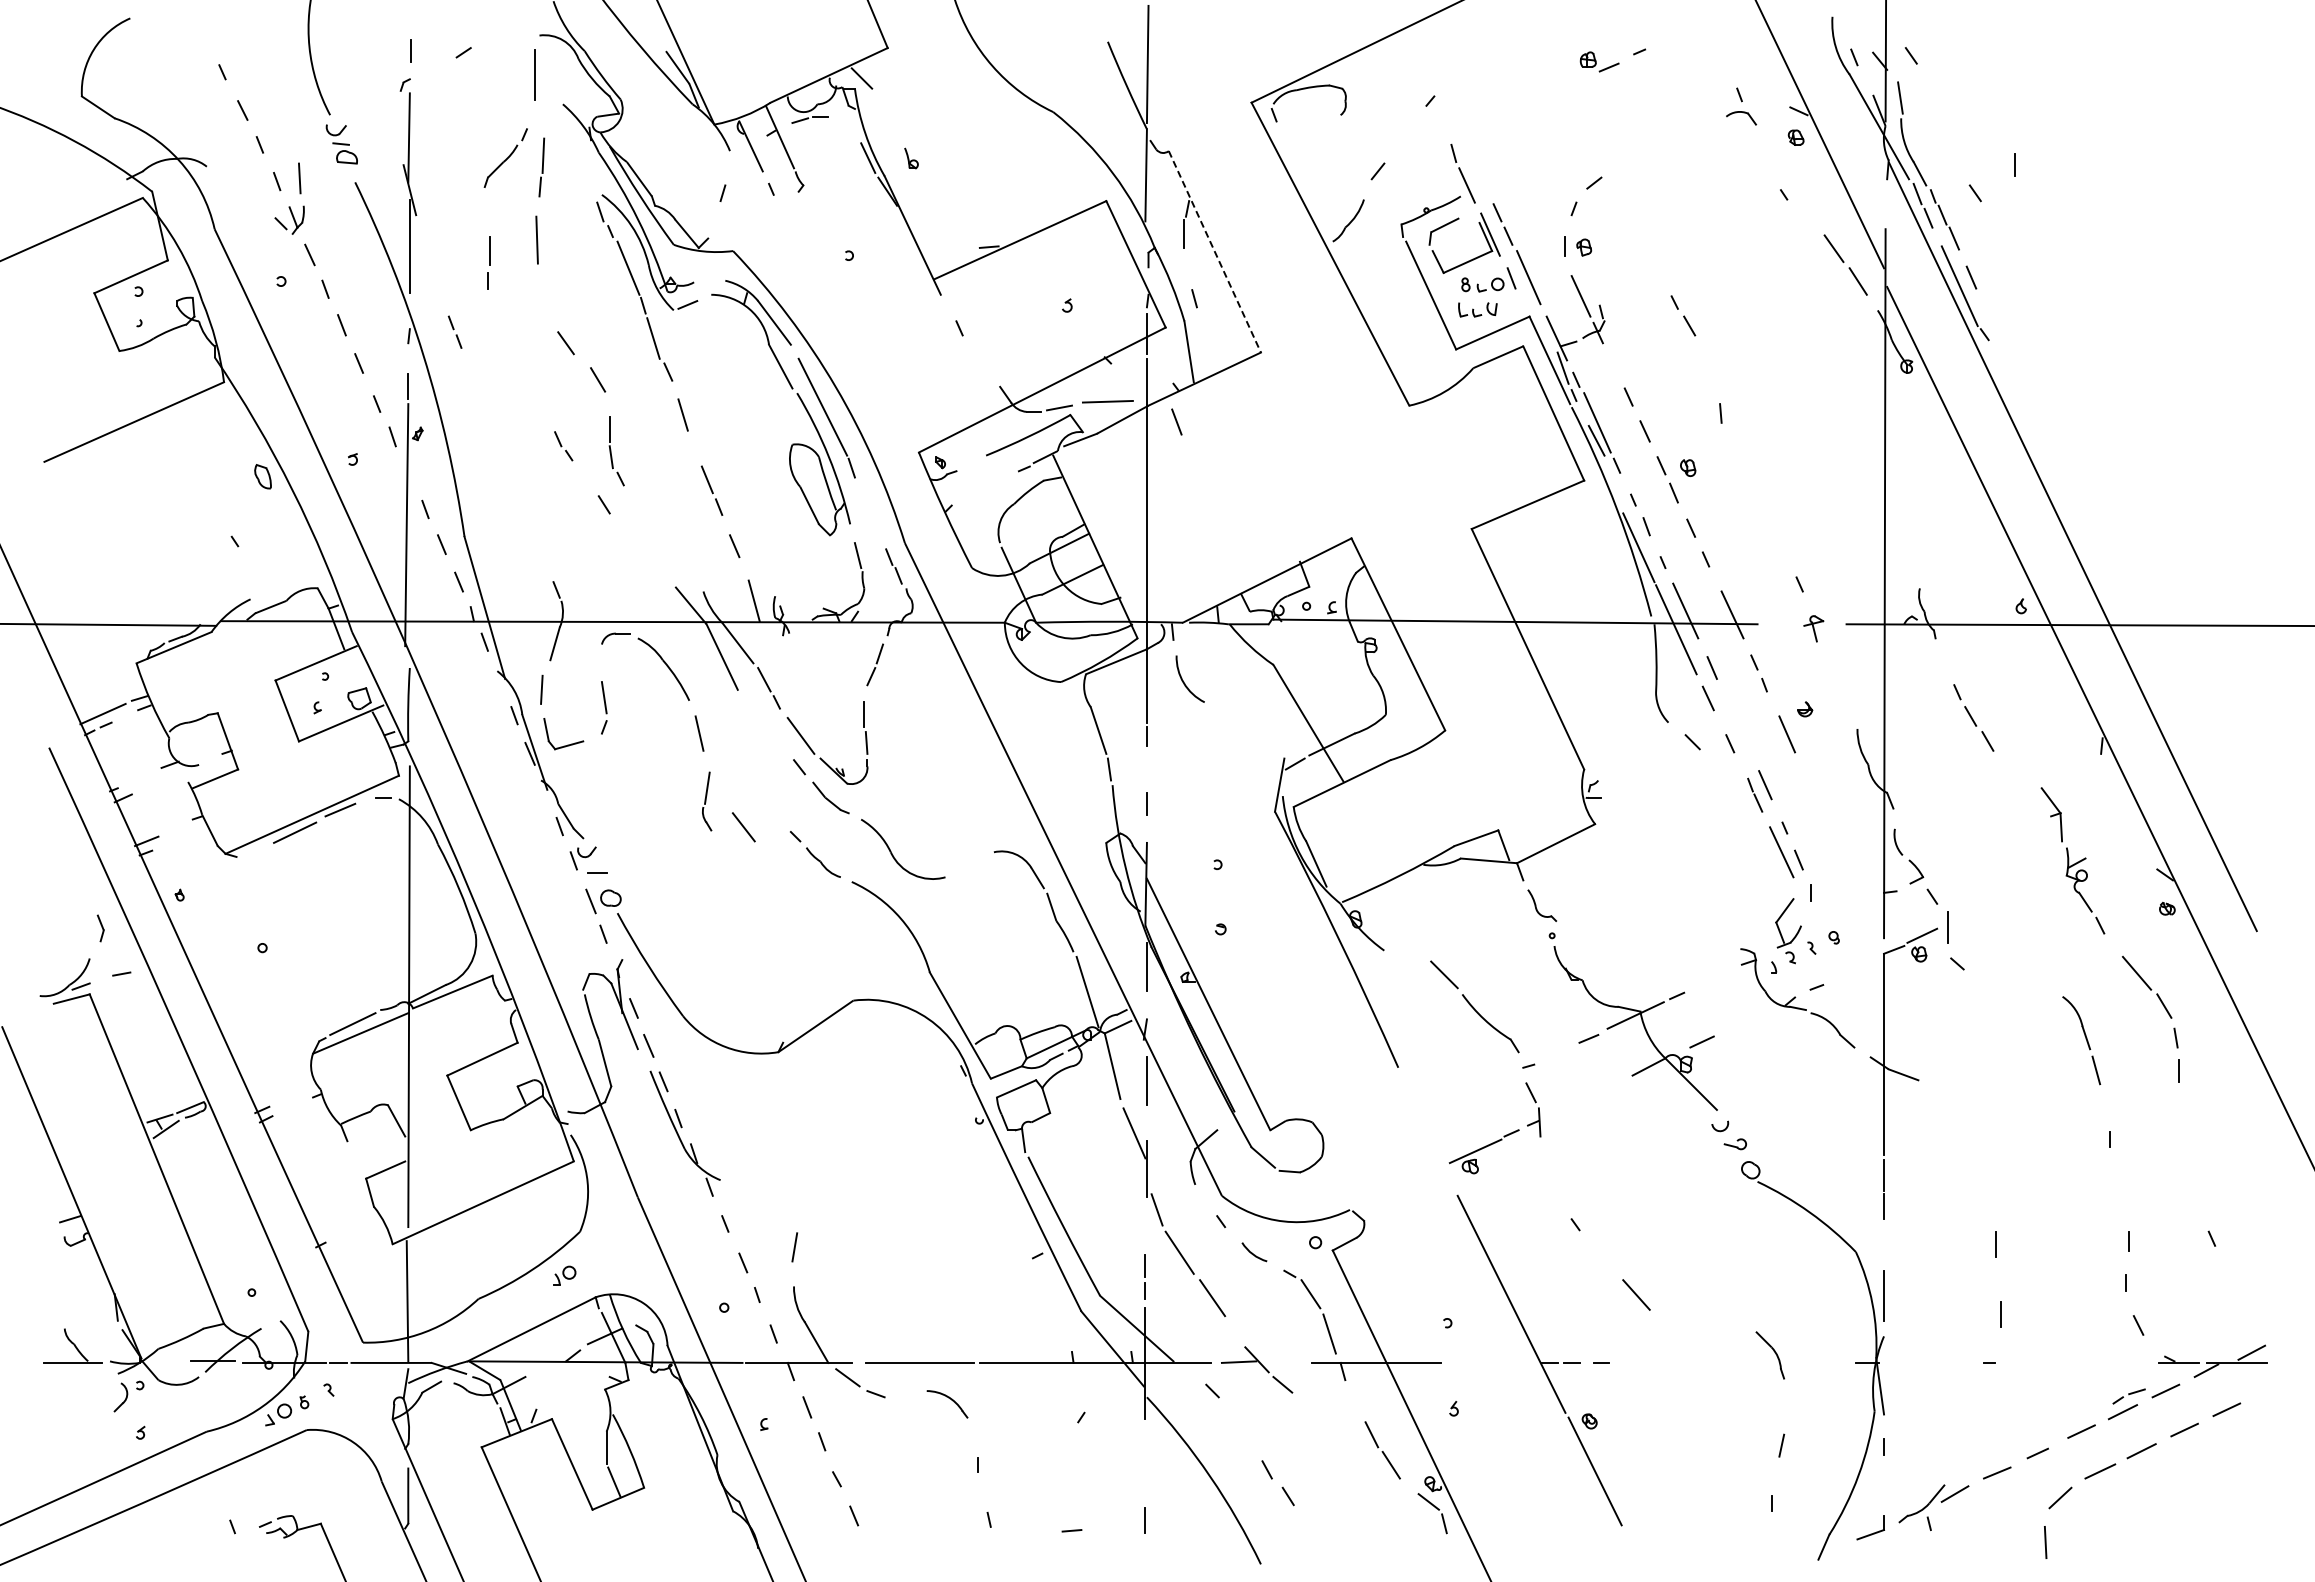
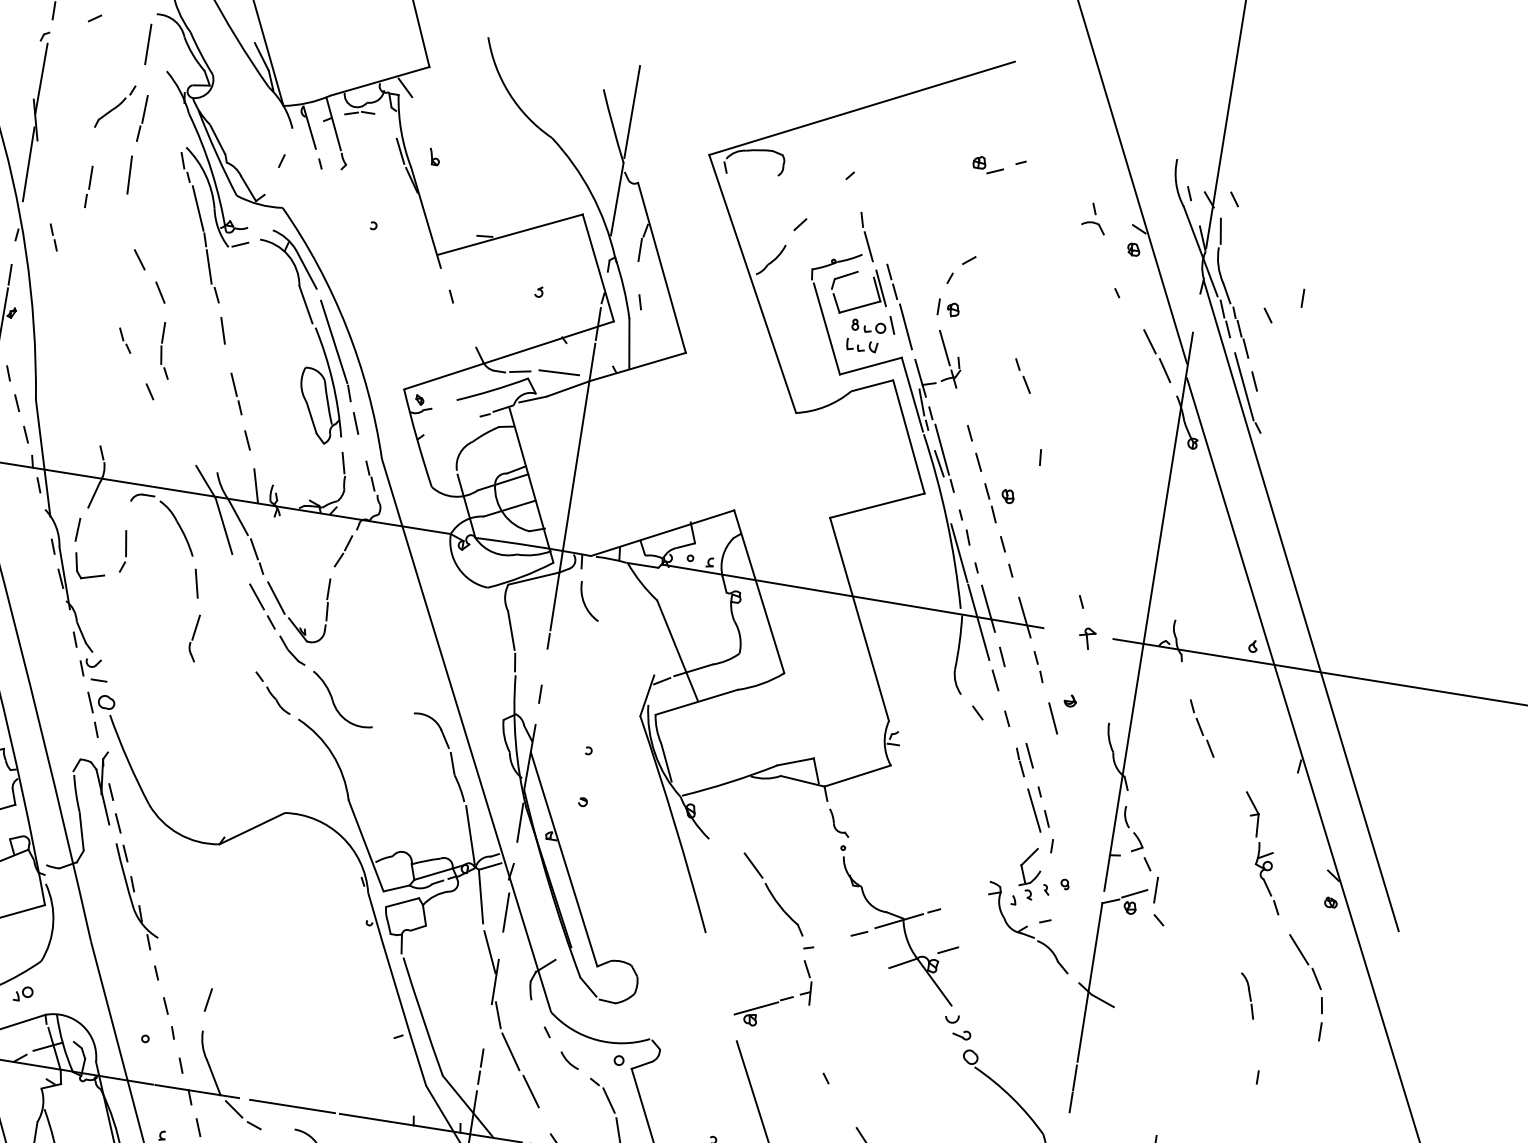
line: (1214, 251) -> (661, 267), dashed -> solid
line: (1176, 421) -> (355, 422), moved
line: (743, 827) -> (256, 597), moved
part: (2081, 1040) -> (1247, 995), size x0.62

